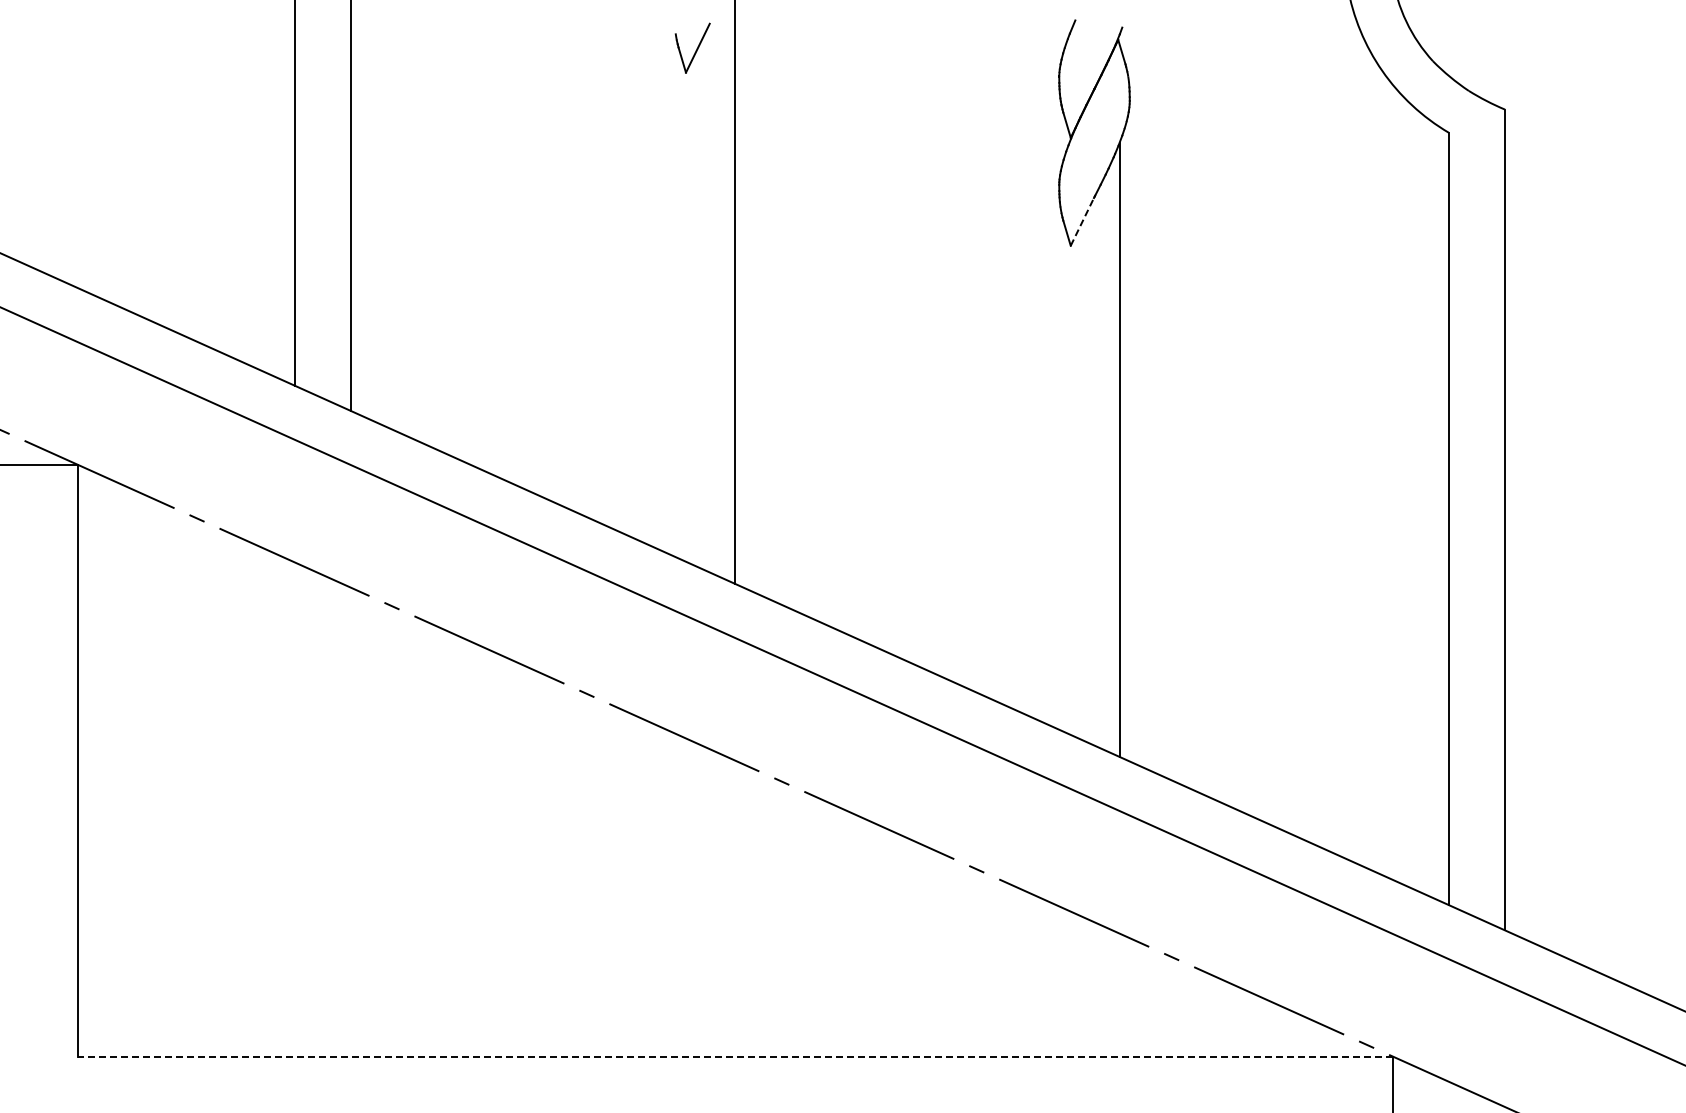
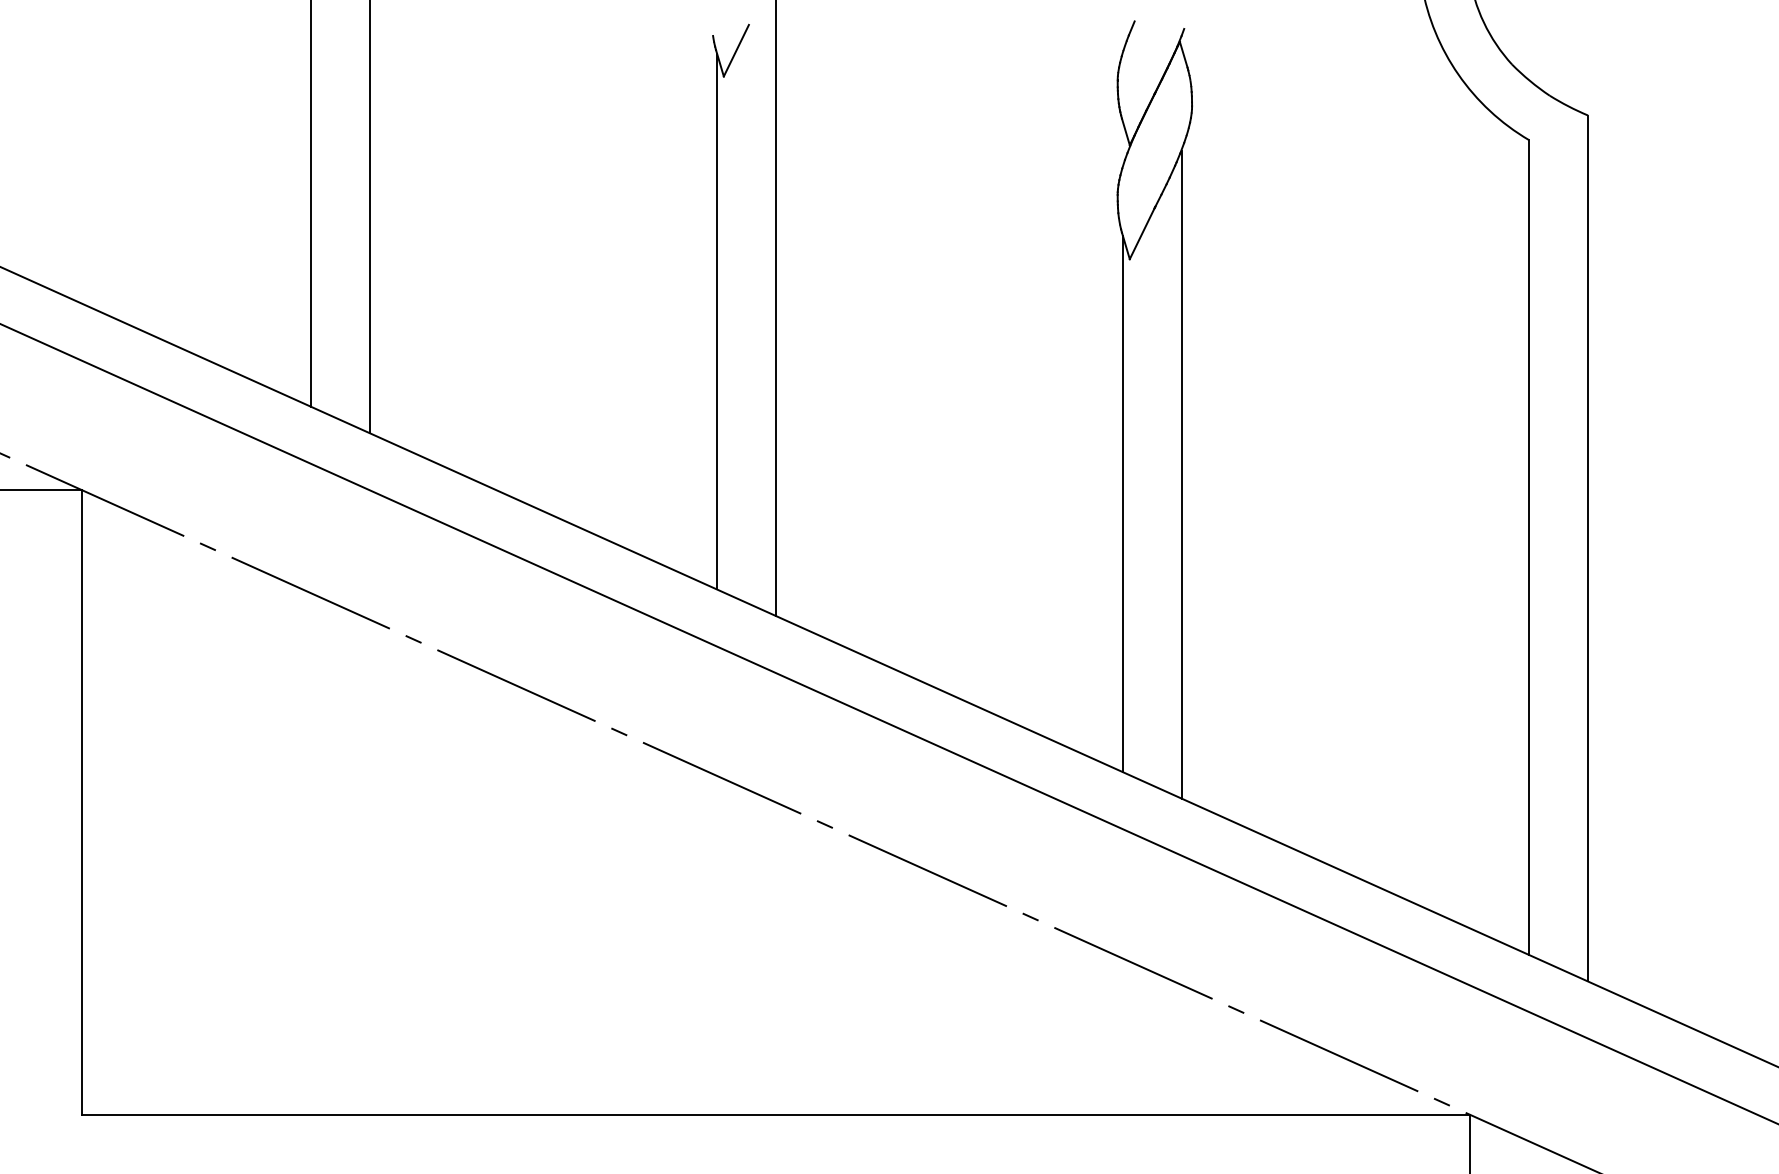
line: (1082, 220) -> (1142, 232), dashed -> solid
line: (679, 304) -> (716, 321), added
line: (1064, 477) -> (1123, 503), added
line: (735, 1056) -> (776, 1114), dashed -> solid

